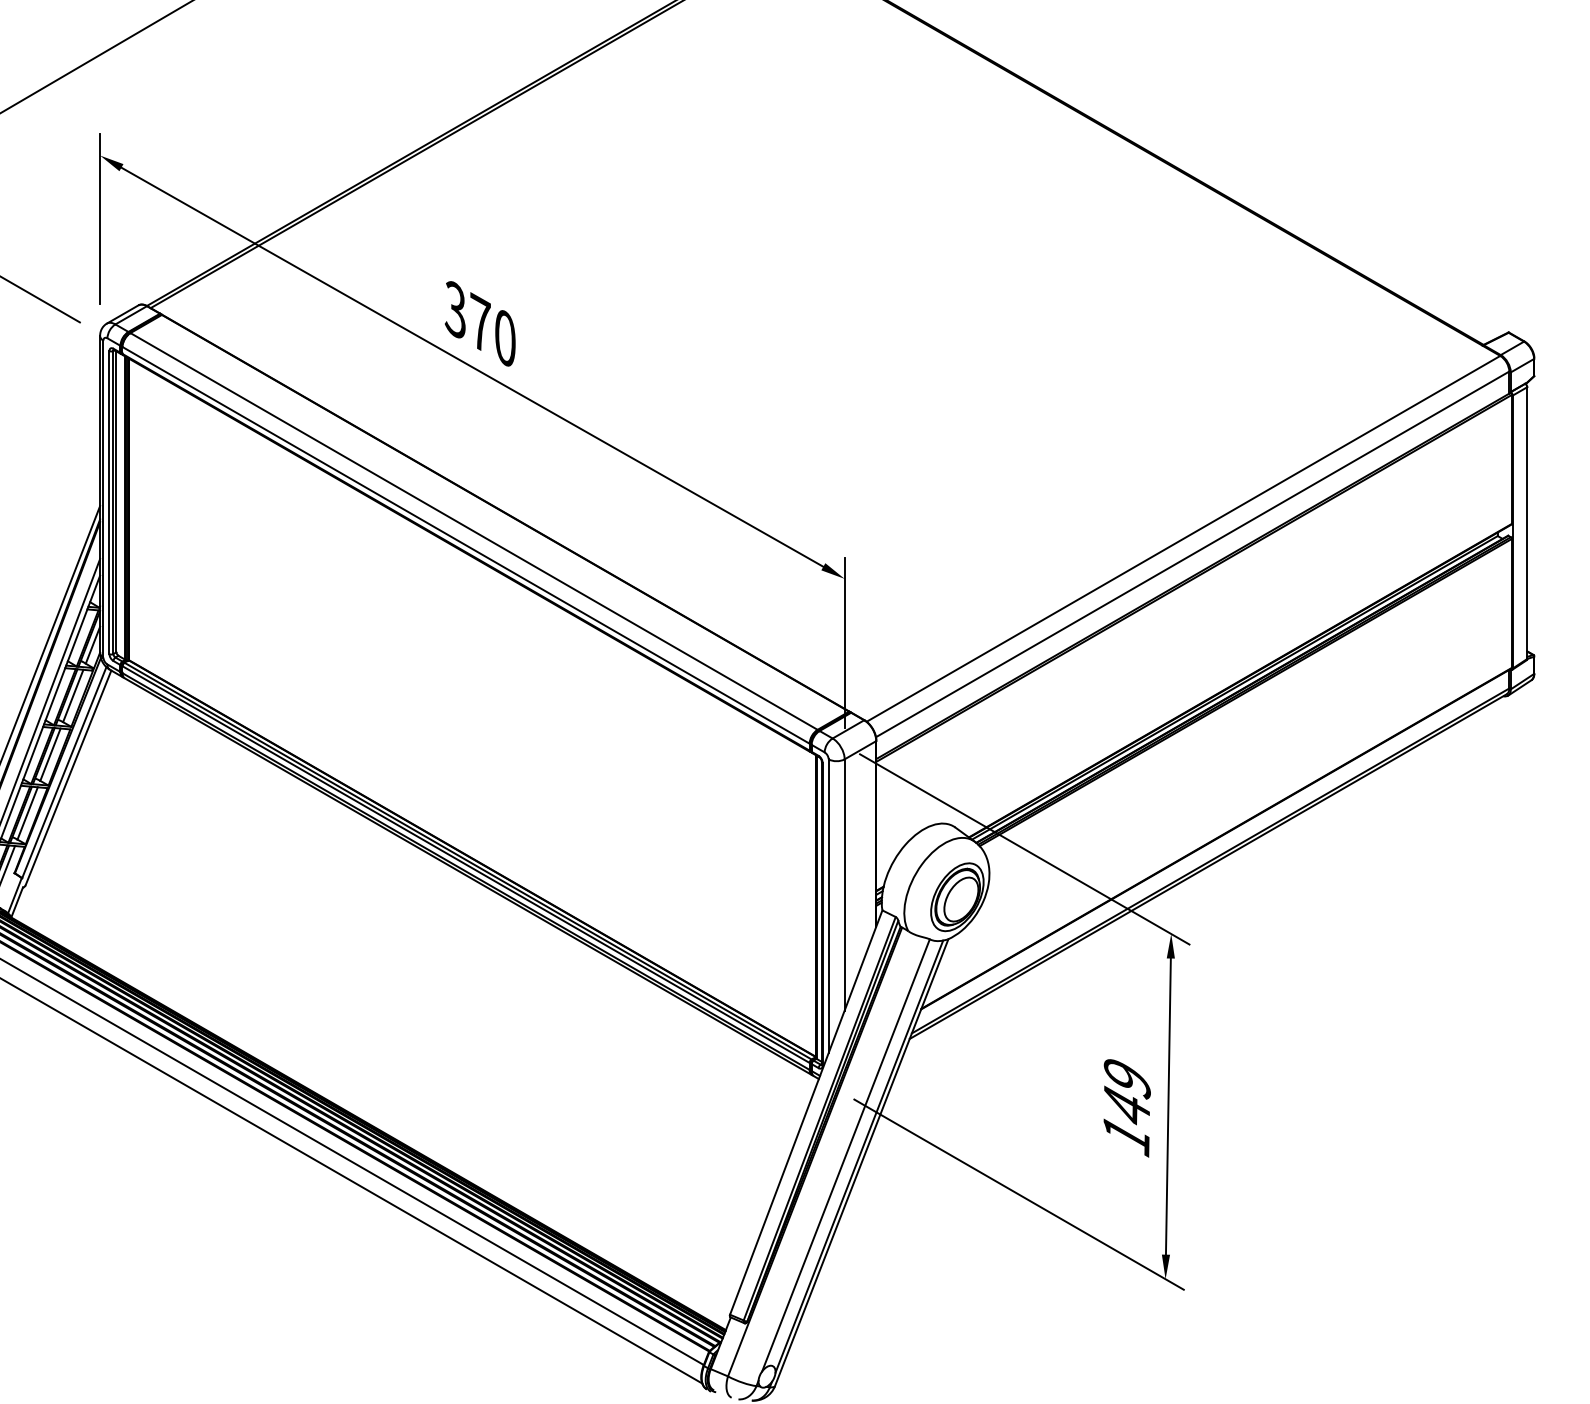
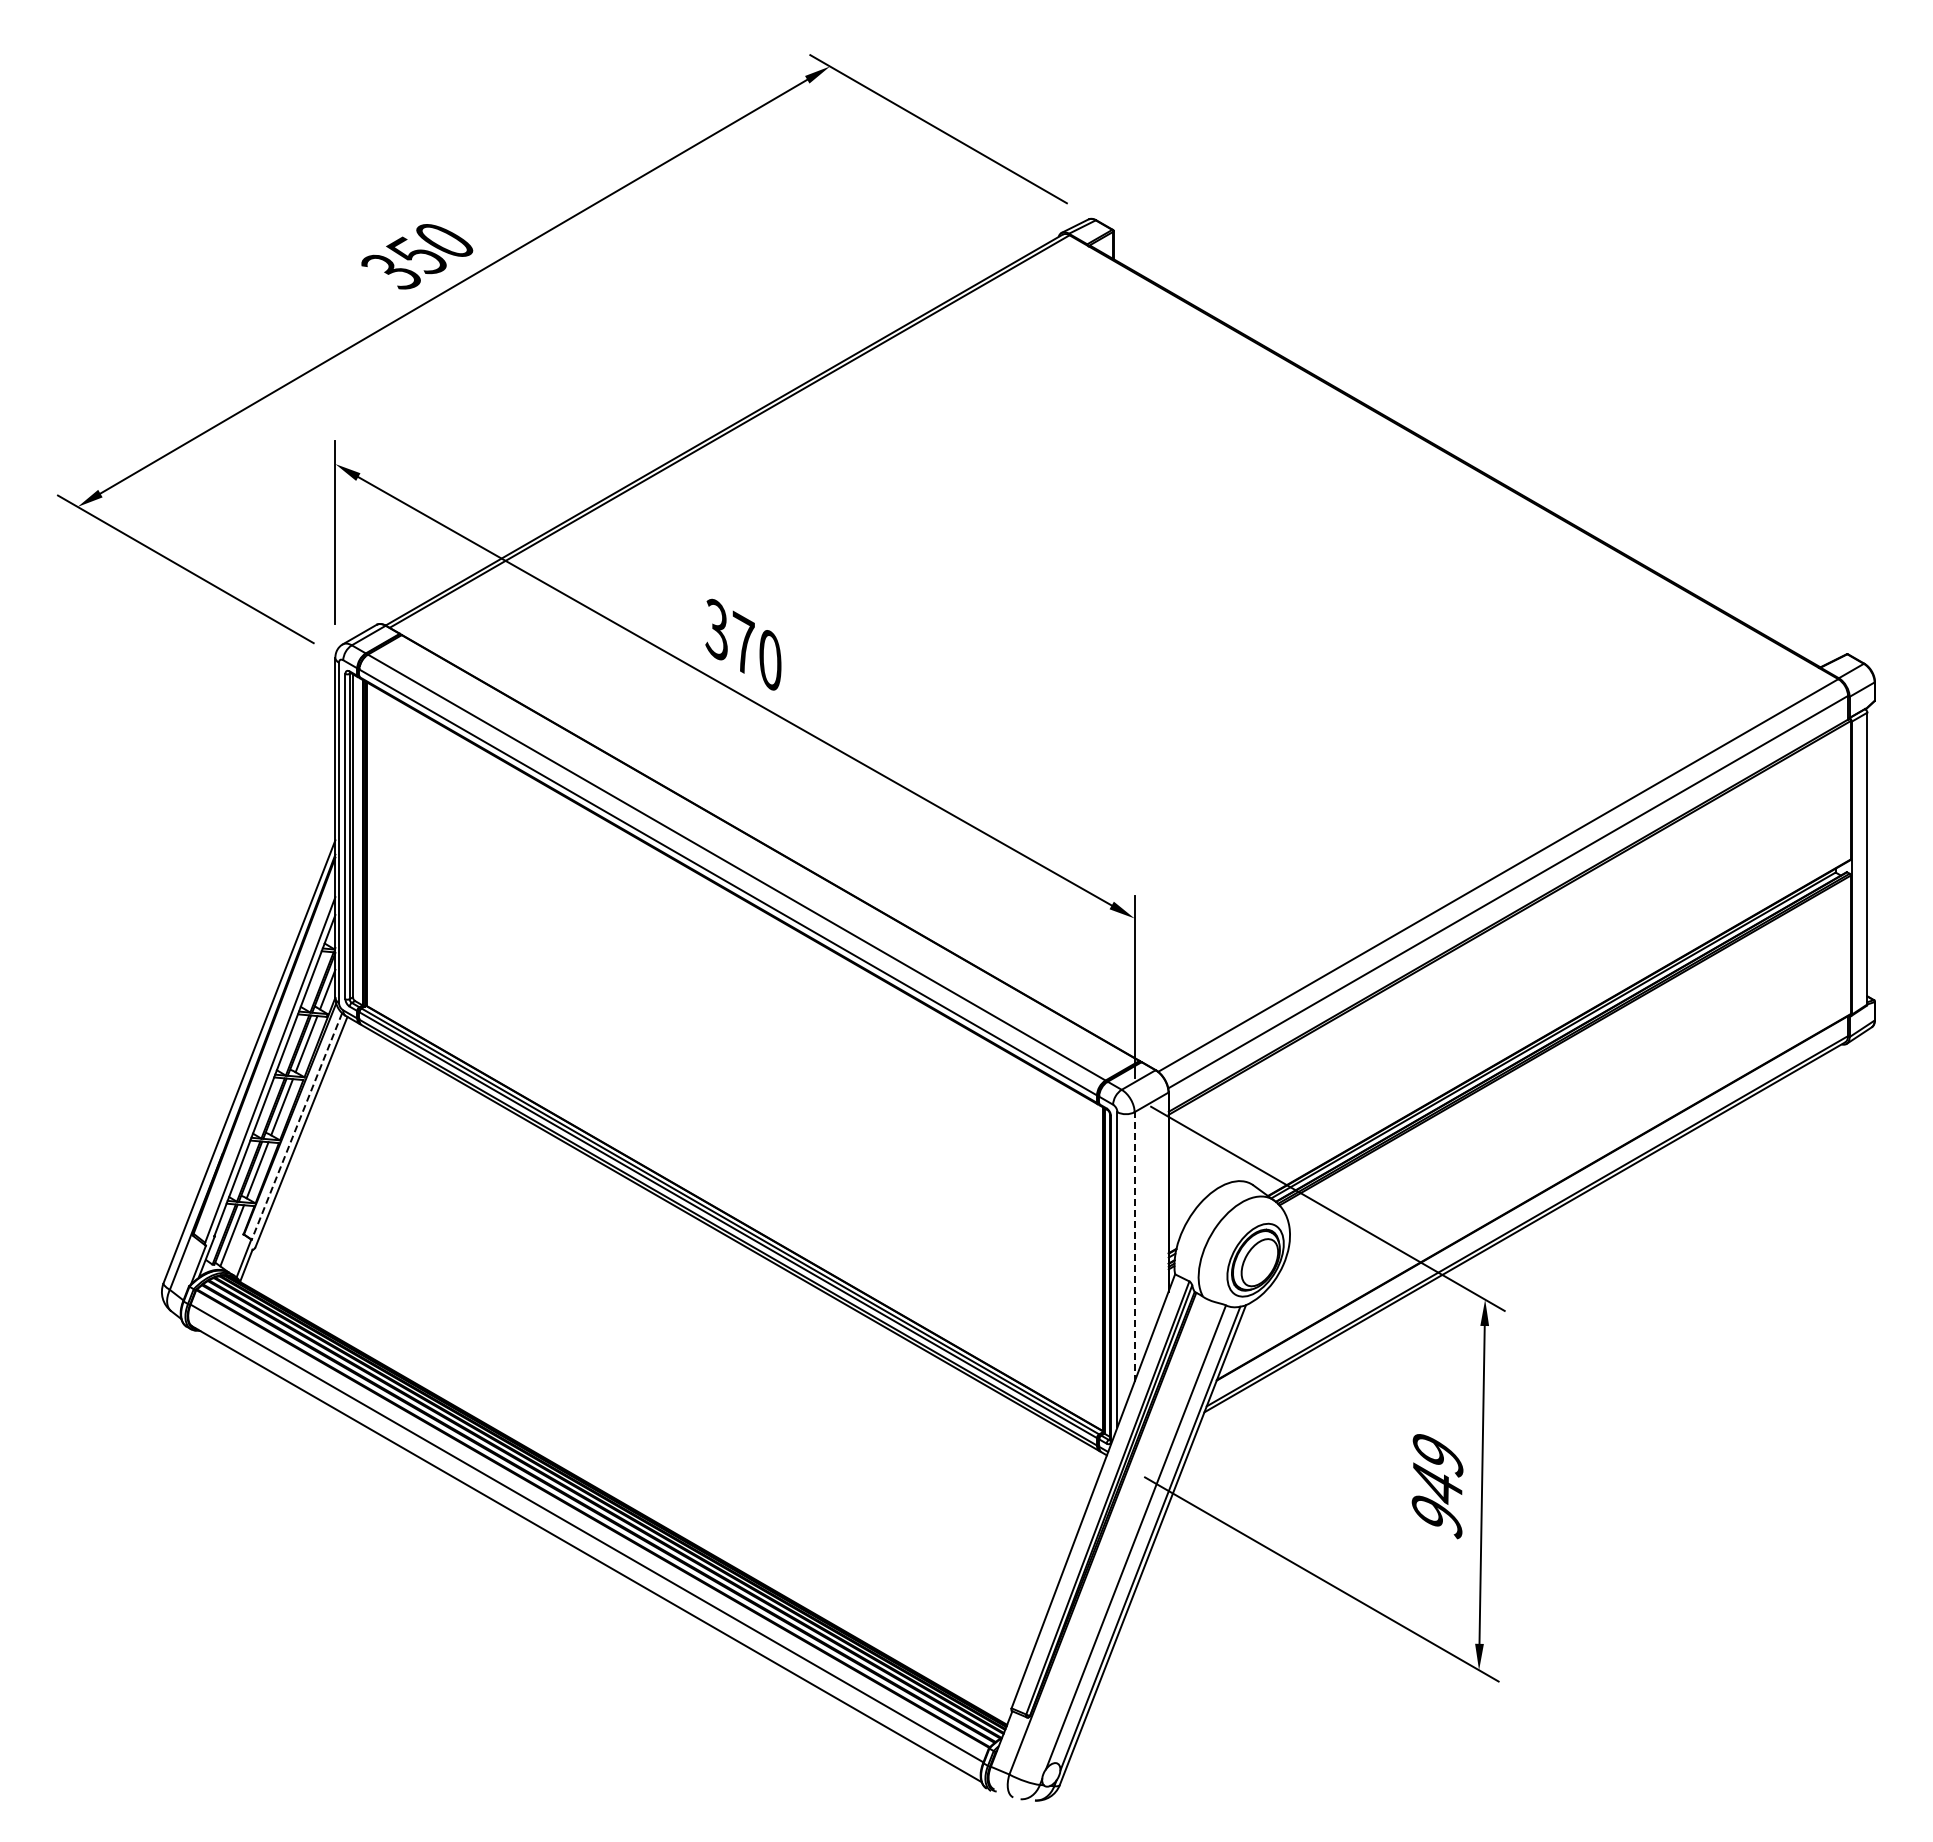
line: (63, 772) -> (296, 1126), solid -> dashed
line: (844, 885) -> (1134, 1247), solid -> dashed
text: (1125, 1136) -> (1436, 1517), 149 -> 949

